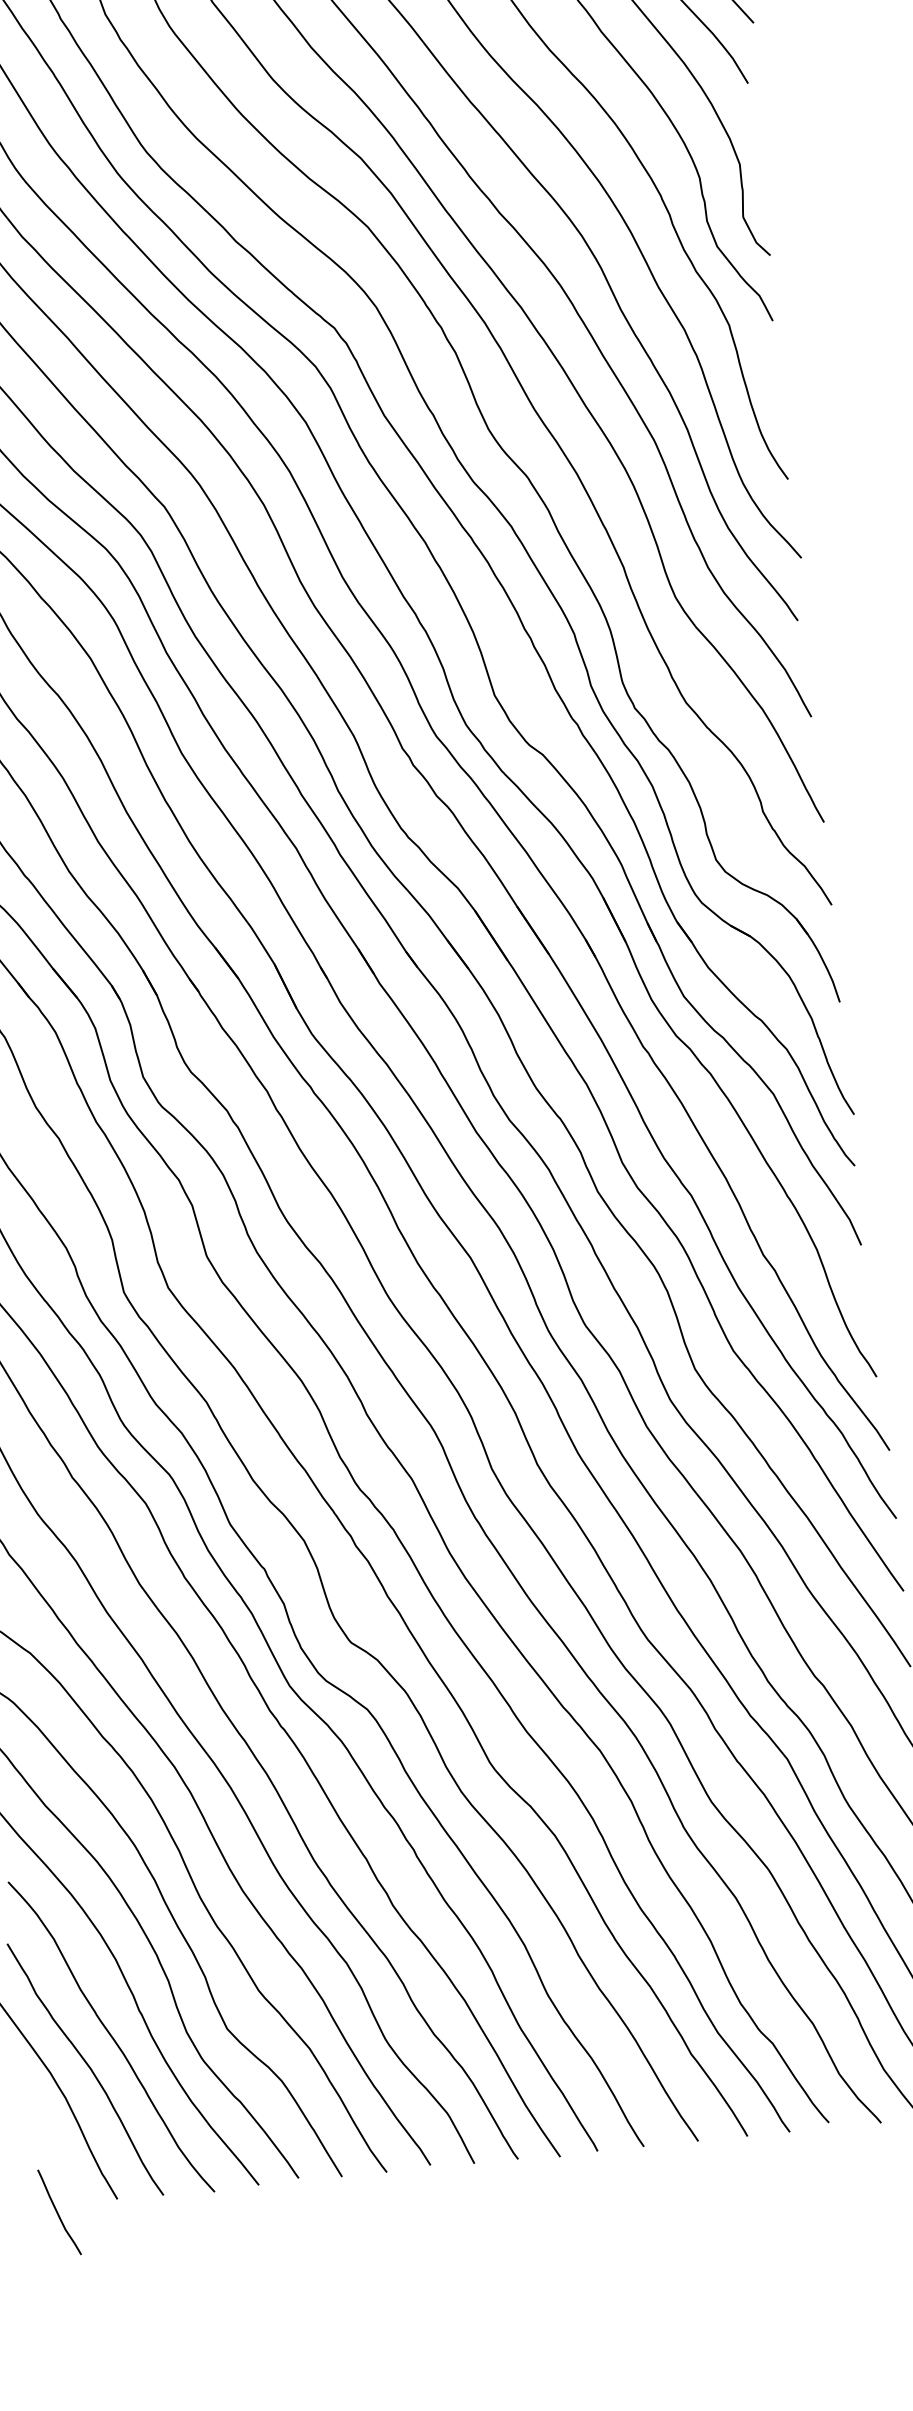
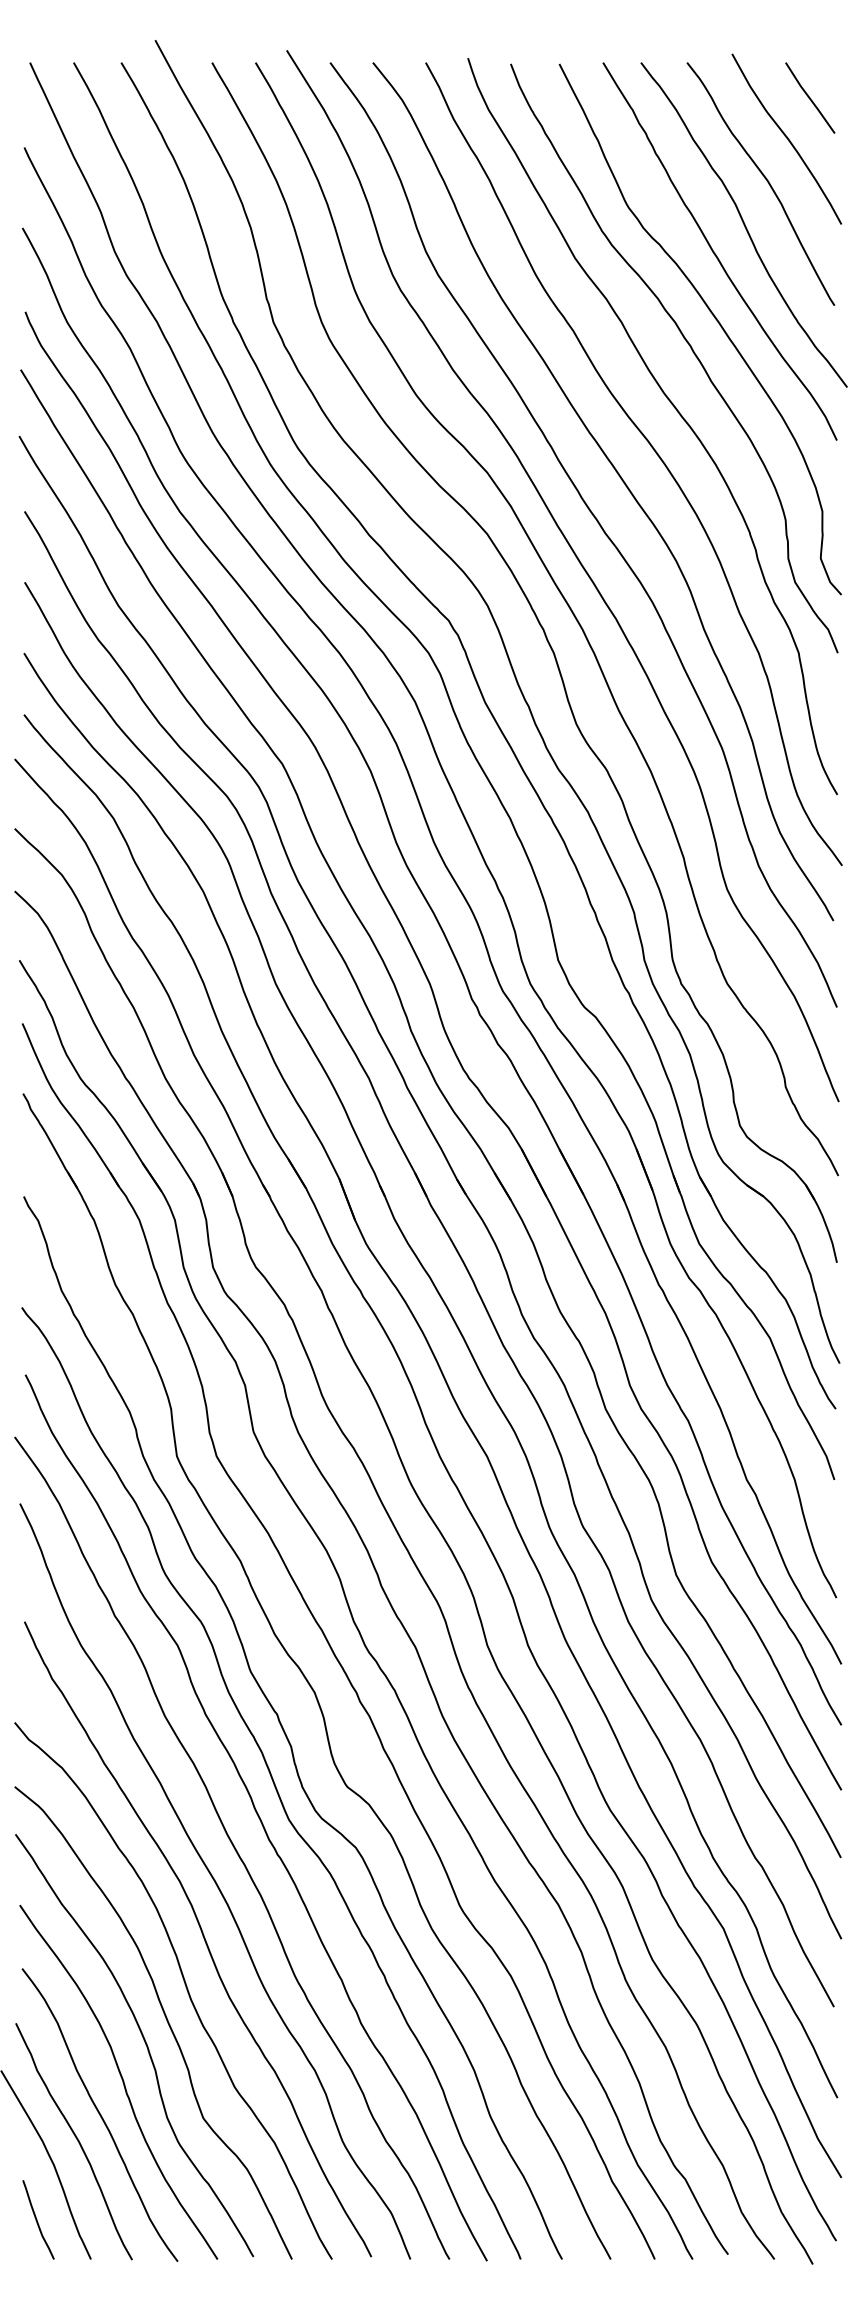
curve: (58, 2212) -> (37, 2219), moved

